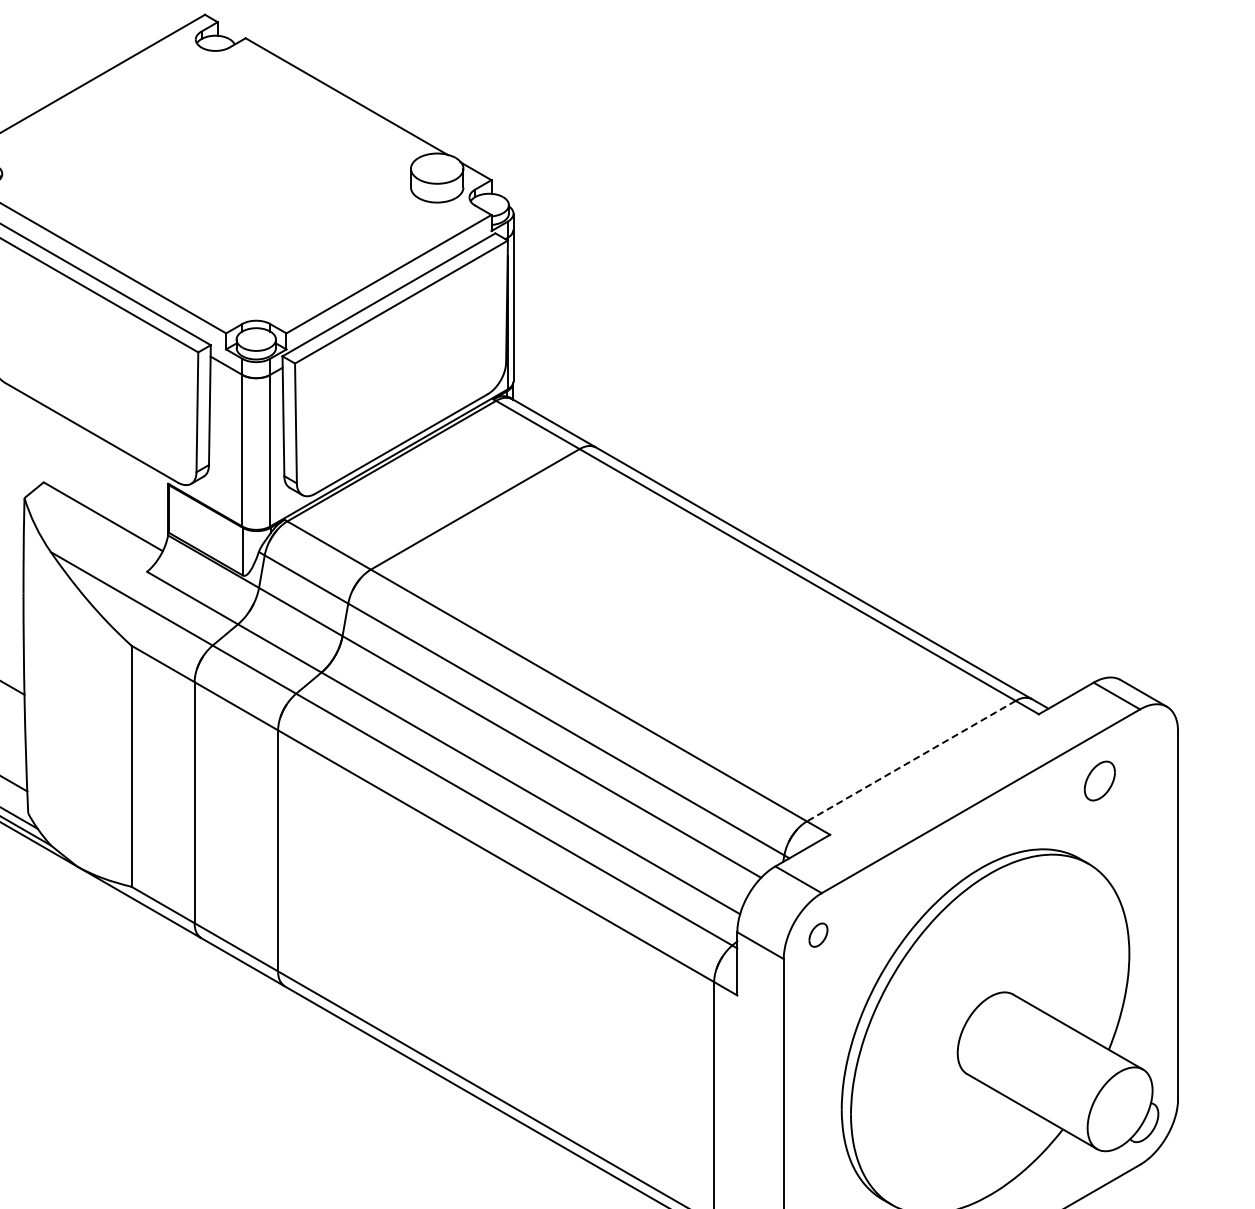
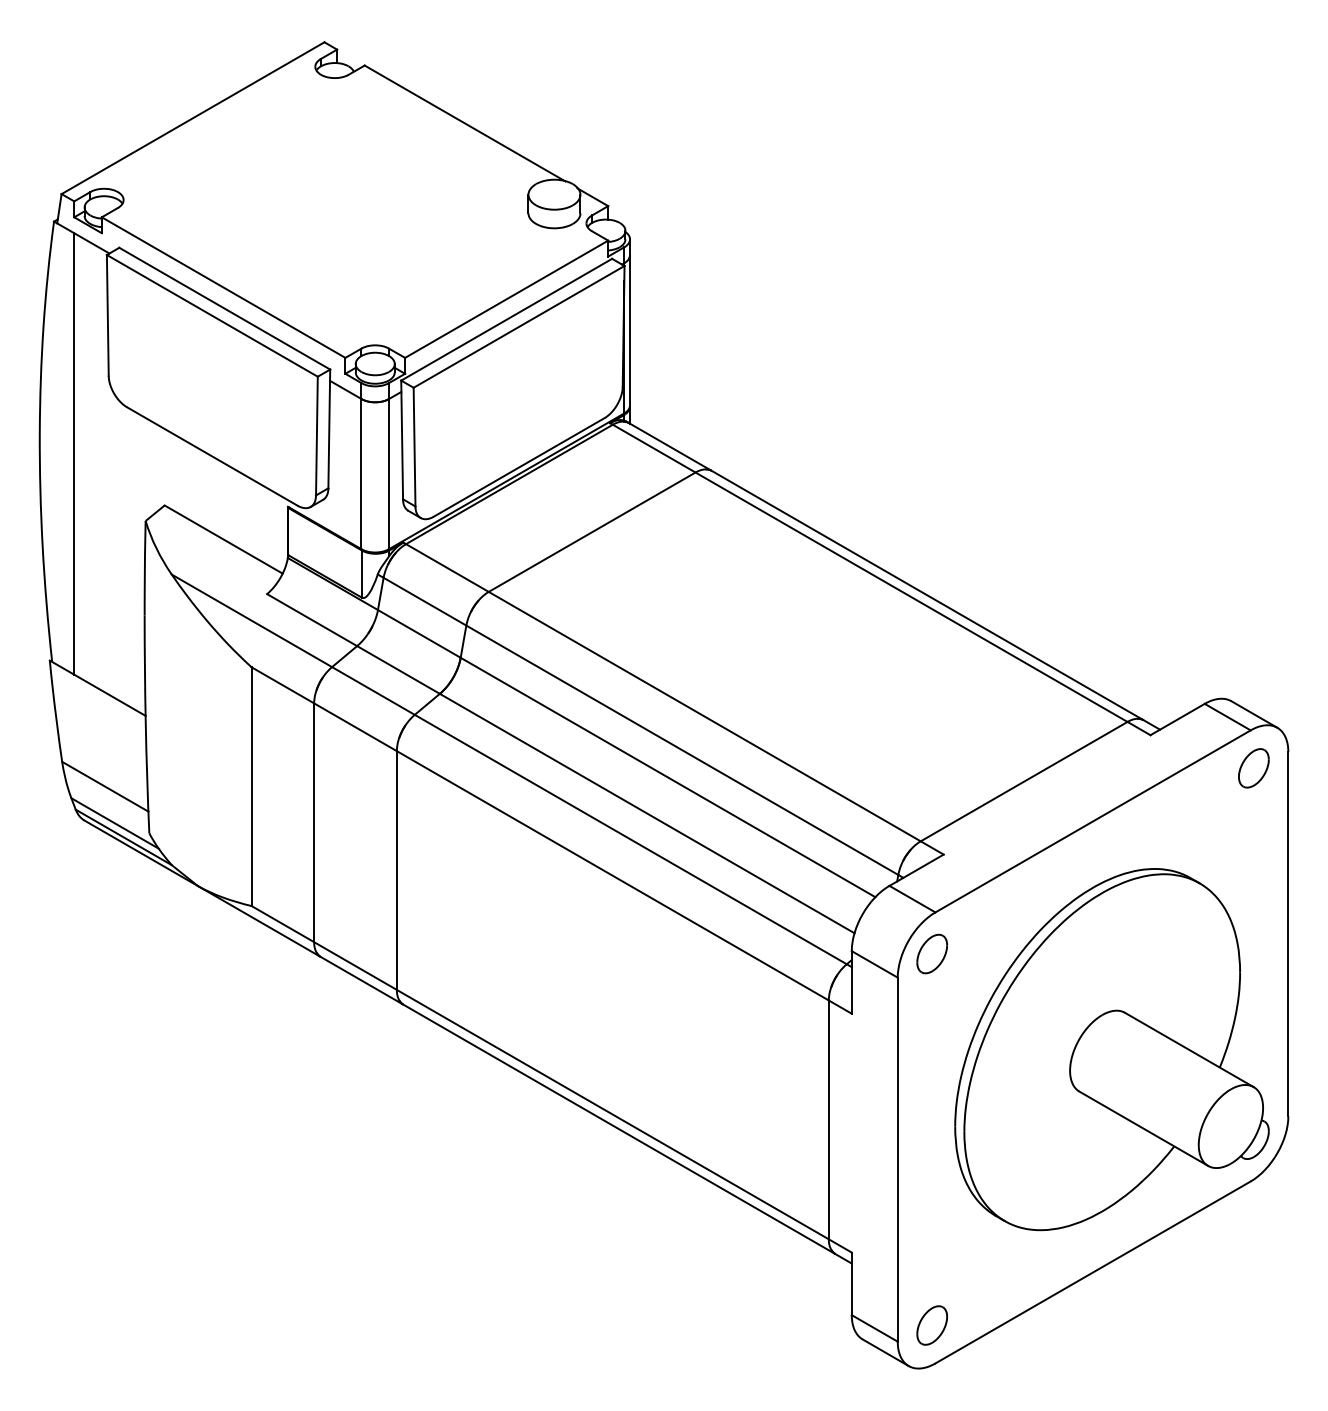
line: (910, 761) -> (1023, 781), dashed -> solid
part: (1099, 781) -> (1253, 768), moved
part: (817, 934) -> (931, 953), size x1.67

